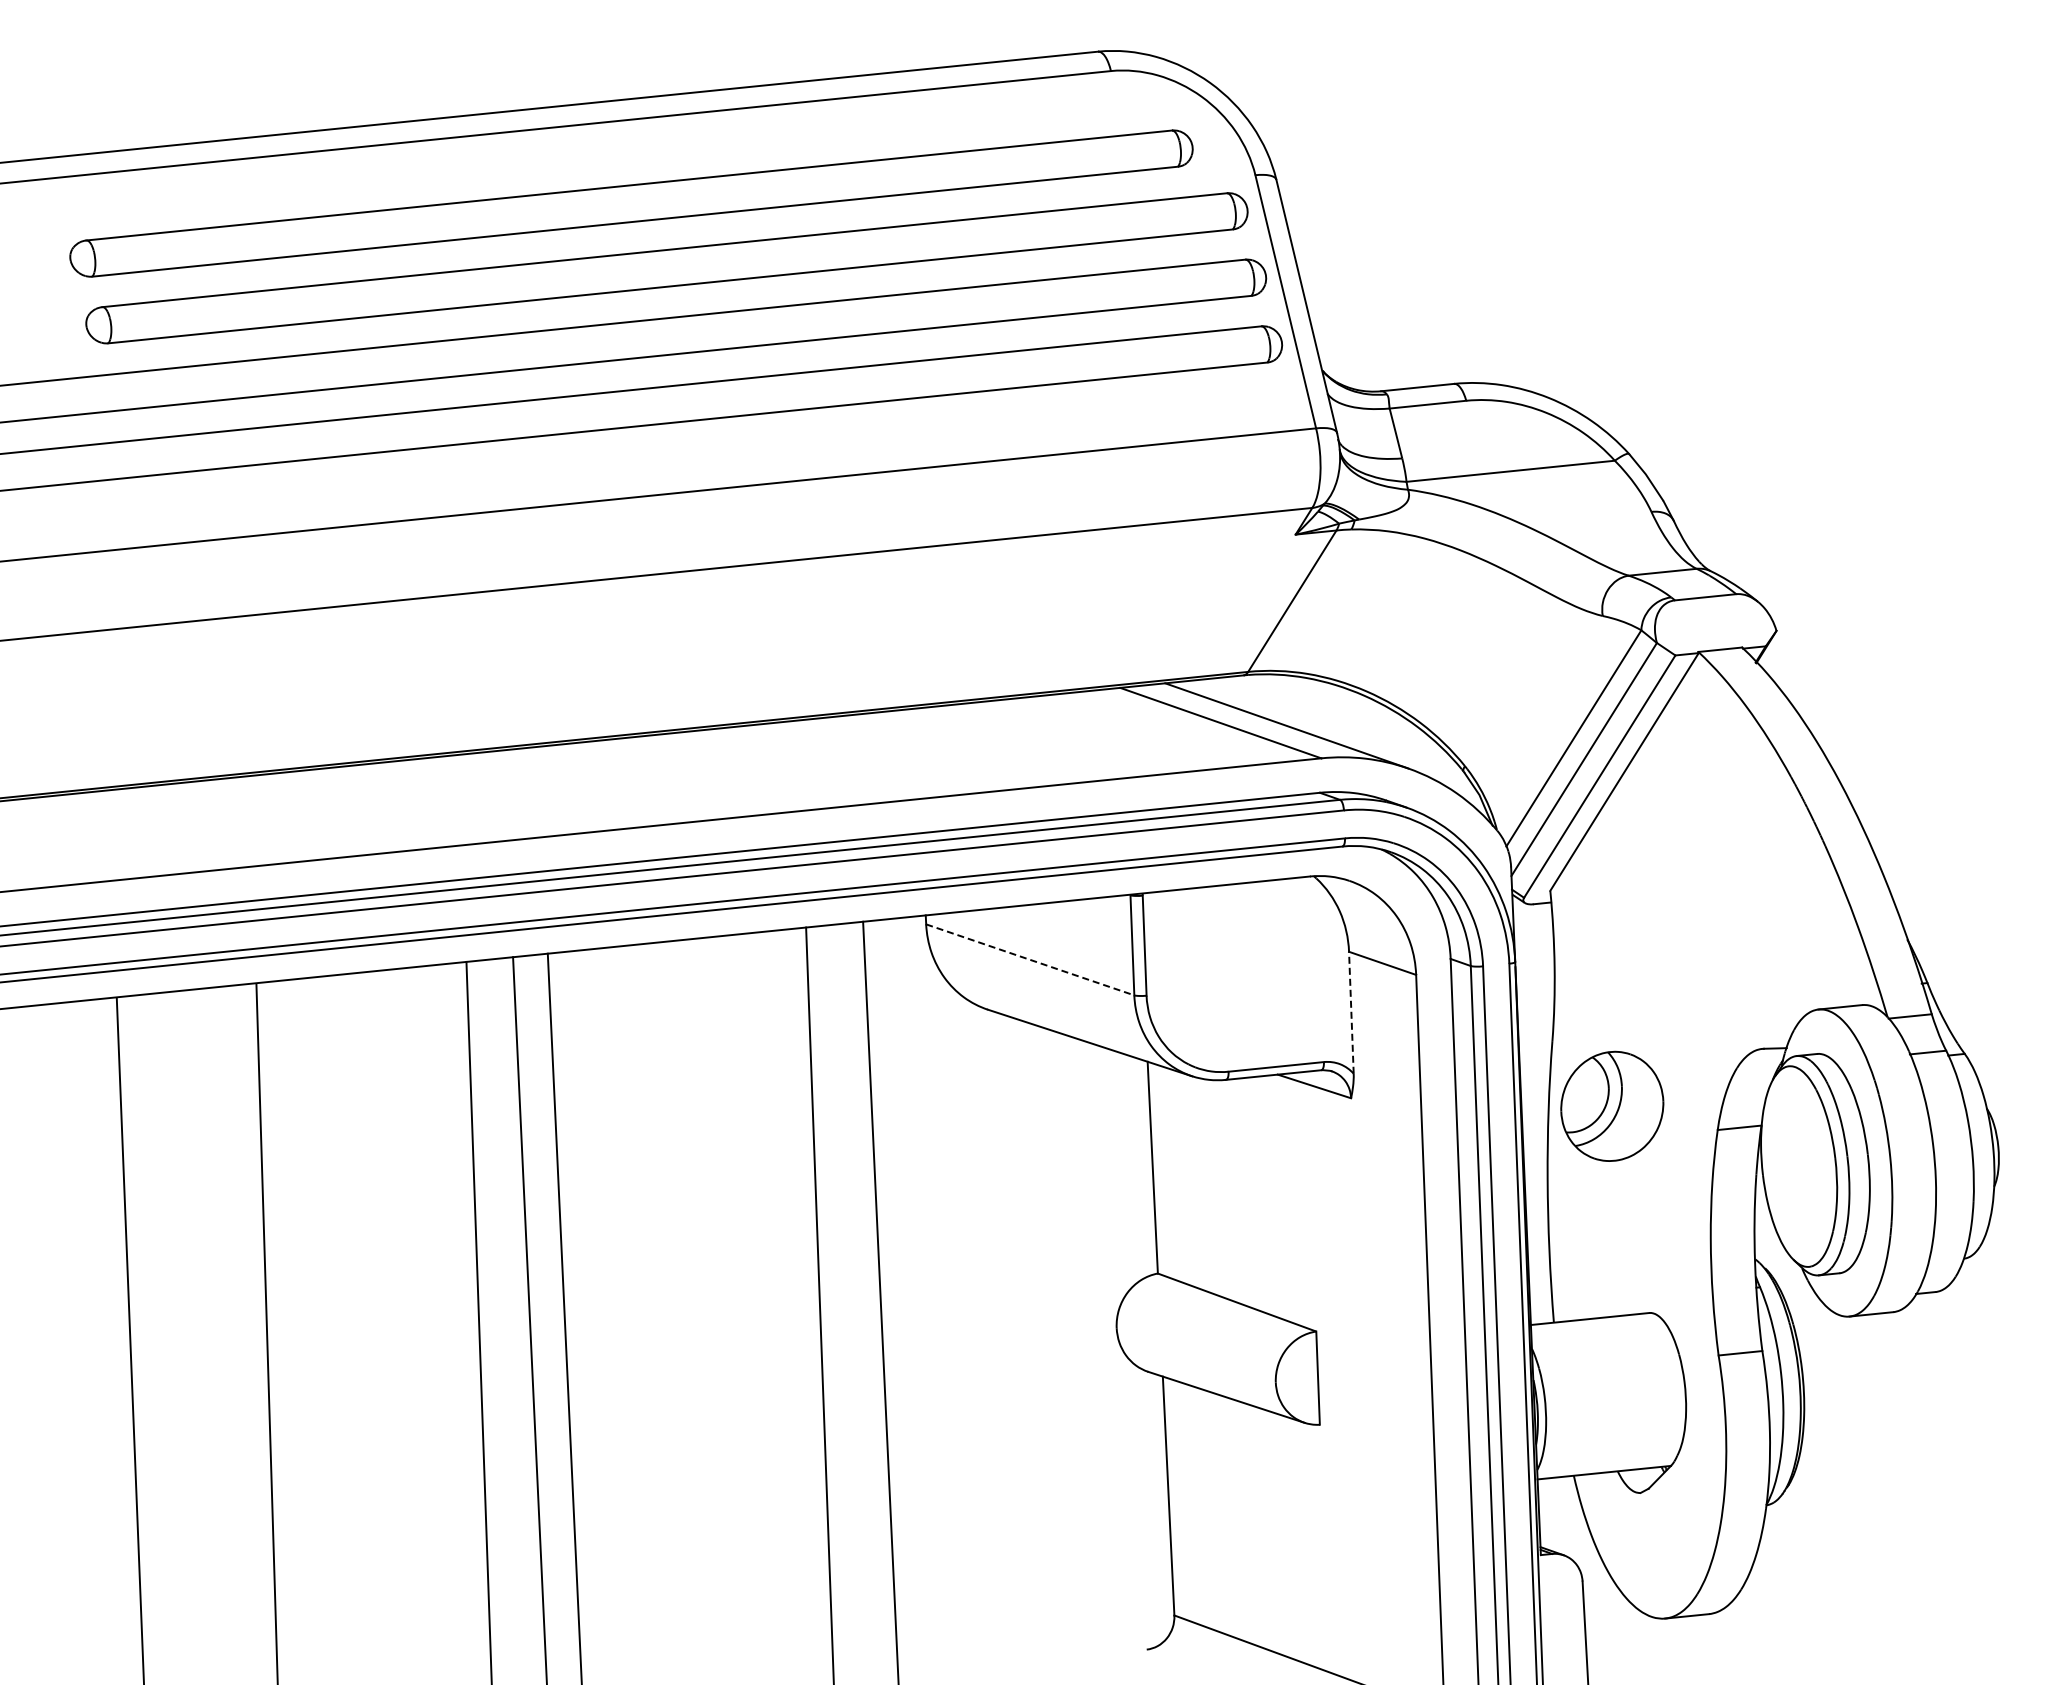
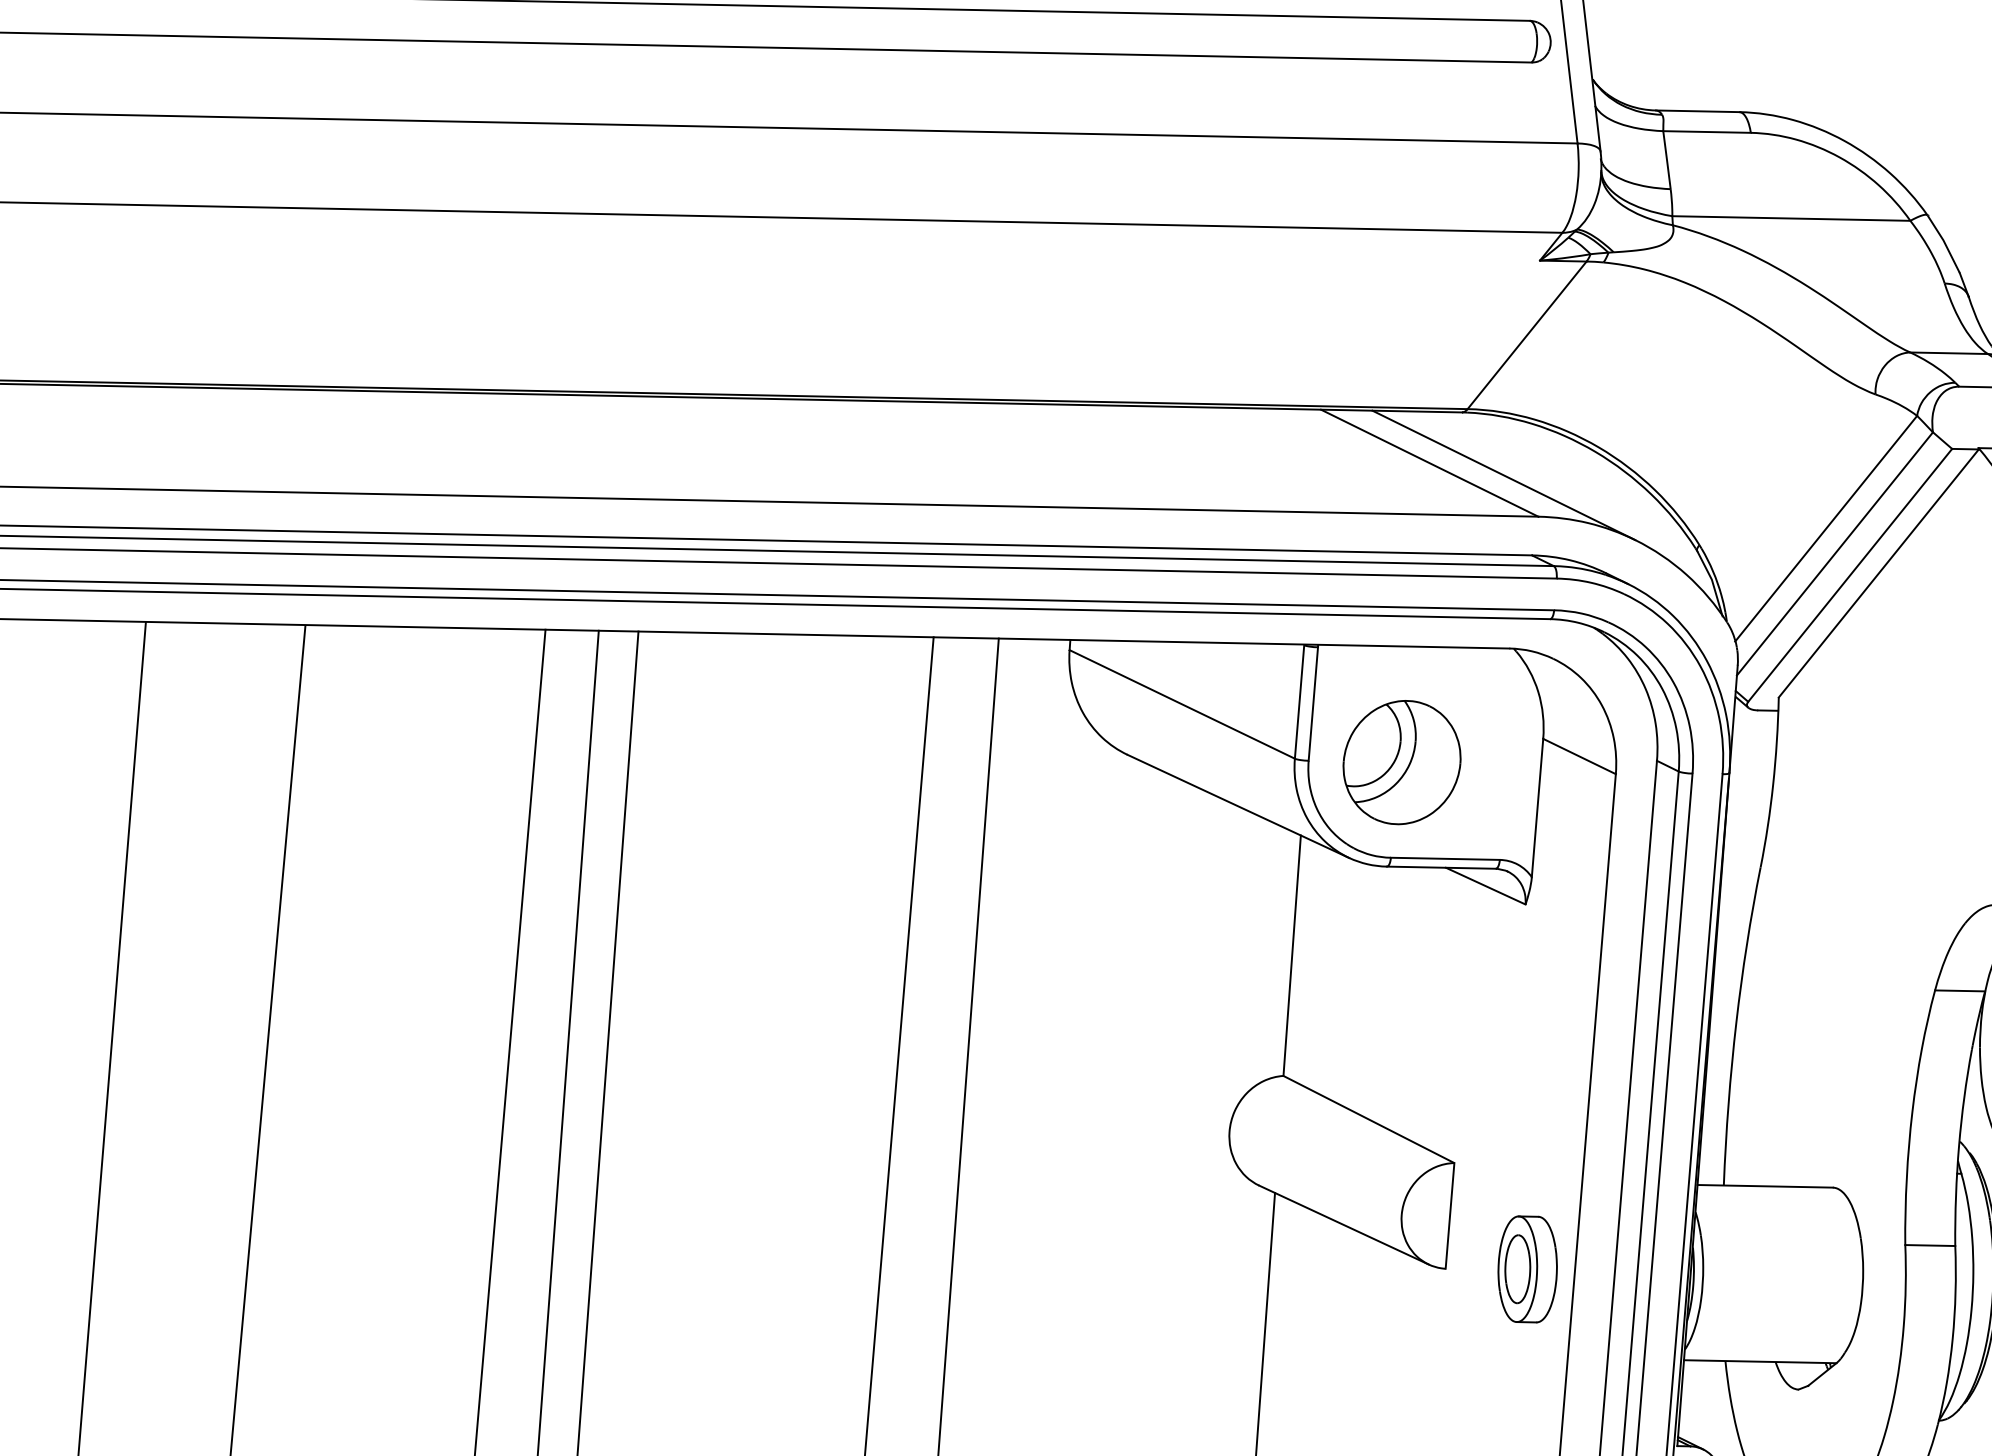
line: (1030, 959) -> (1182, 704), dashed -> solid
line: (1351, 1012) -> (1537, 807), dashed -> solid
part: (1612, 1105) -> (1402, 761), moved
part: (1391, 1416) -> (1527, 1269), added

